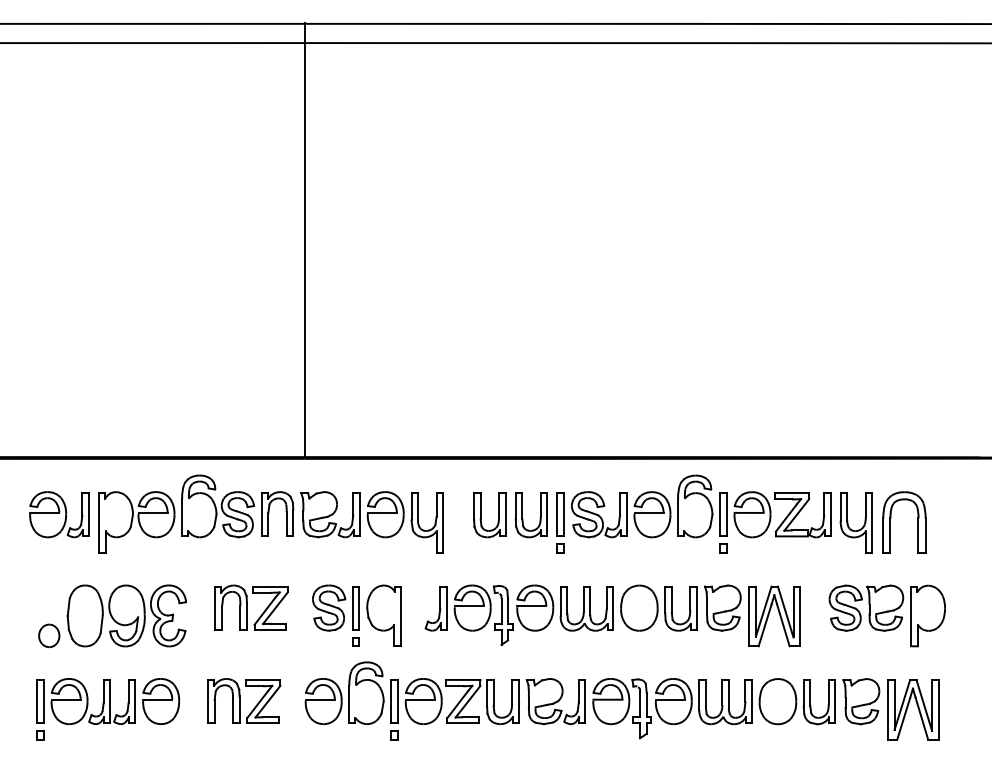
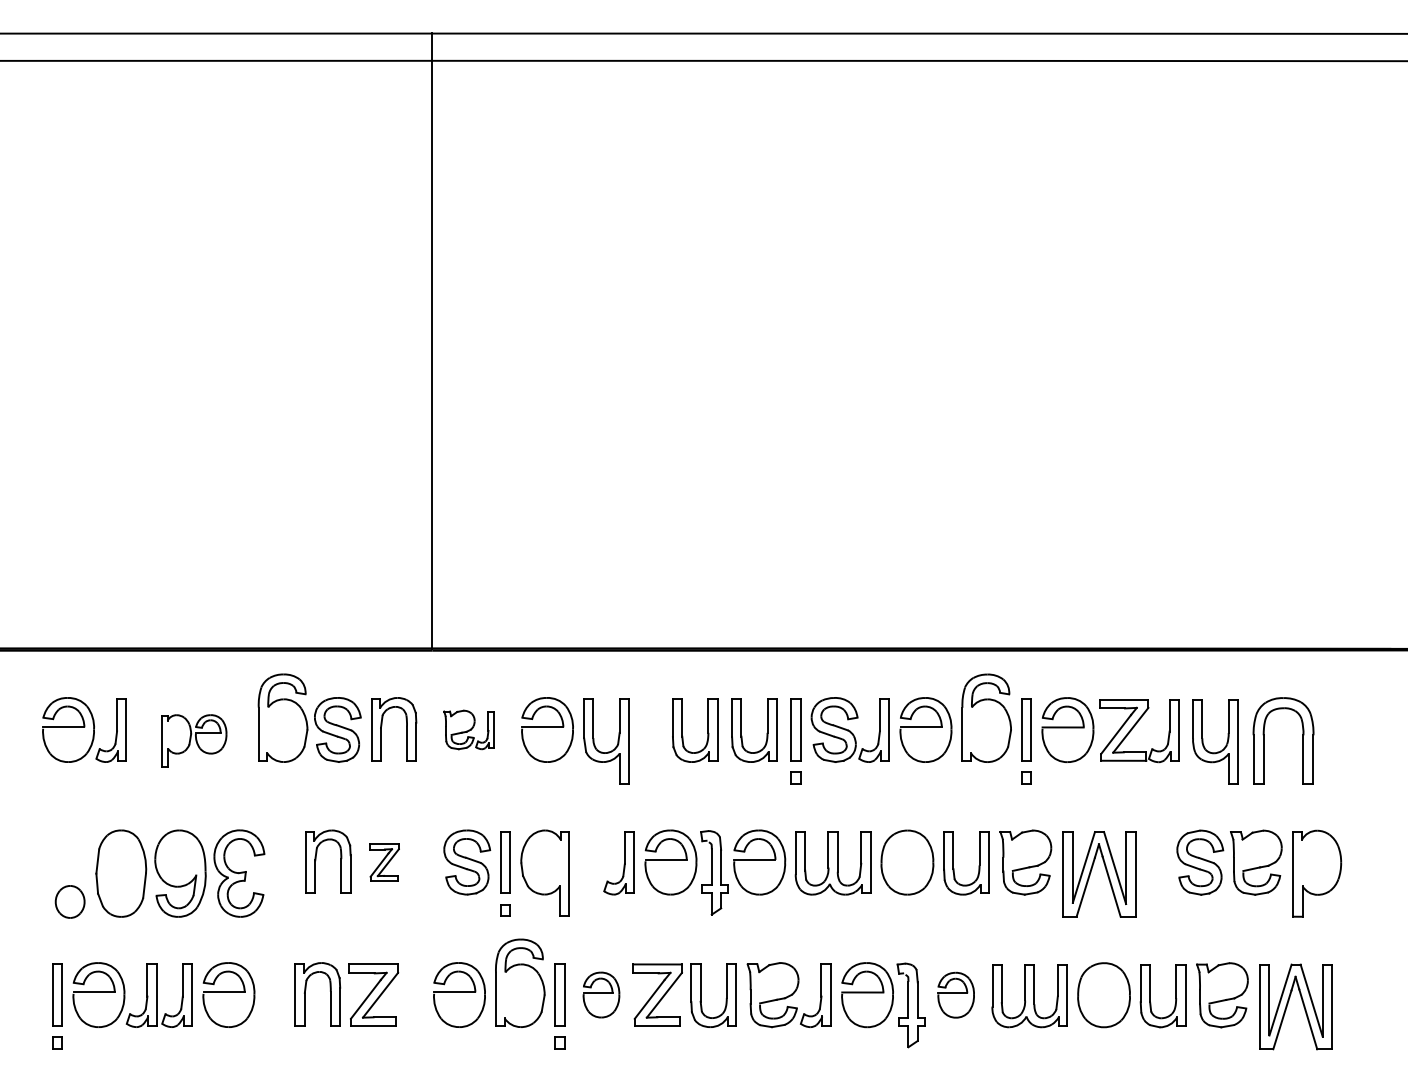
part: (330, 514) -> (468, 729), size x0.6
part: (136, 522) -> (194, 740), size x0.6
part: (270, 608) -> (384, 862), size x0.6
part: (423, 701) -> (601, 994), size x0.7
part: (673, 701) -> (955, 995), size x0.7

